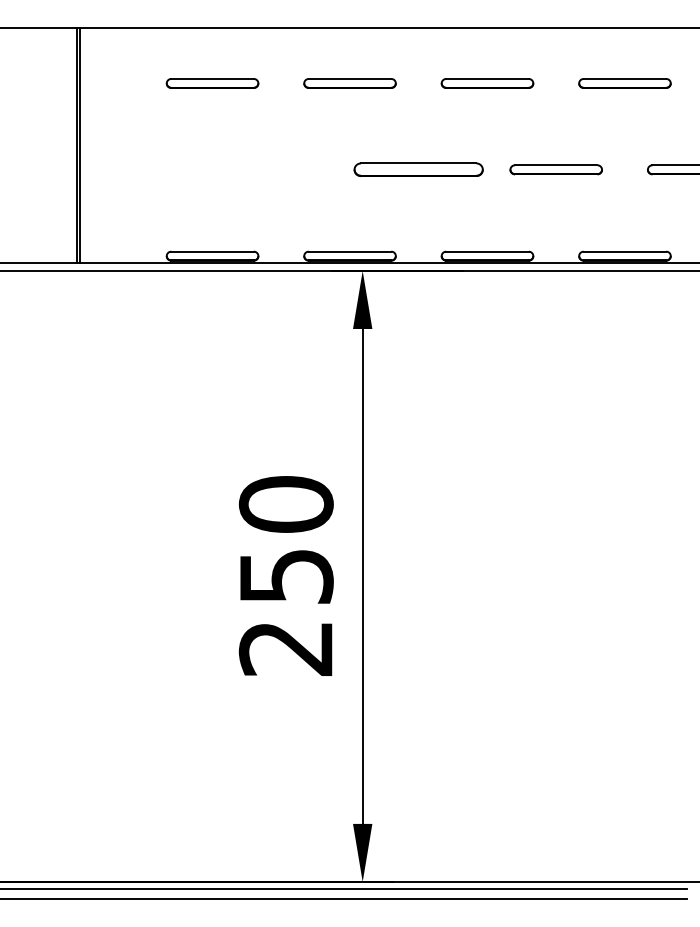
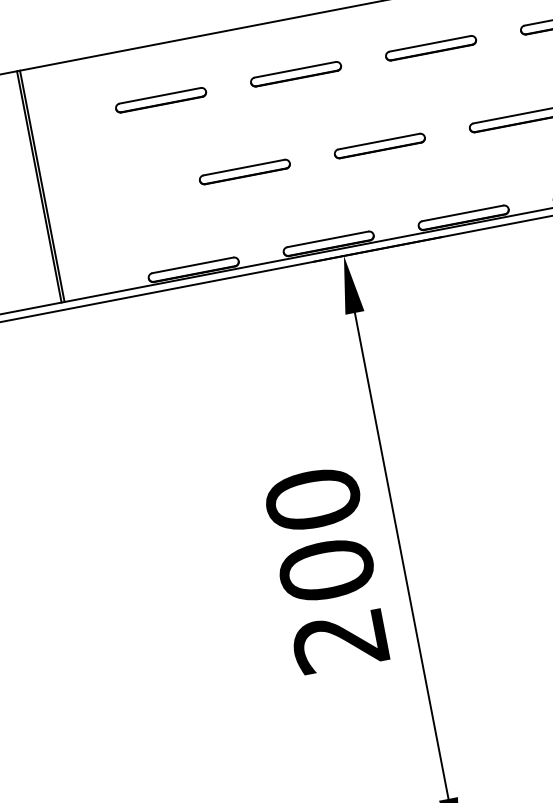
part: (280, 169) -> (244, 171), added
part: (418, 169) -> (379, 145), size x0.71
text: (285, 576) -> (325, 570), 250 -> 200

